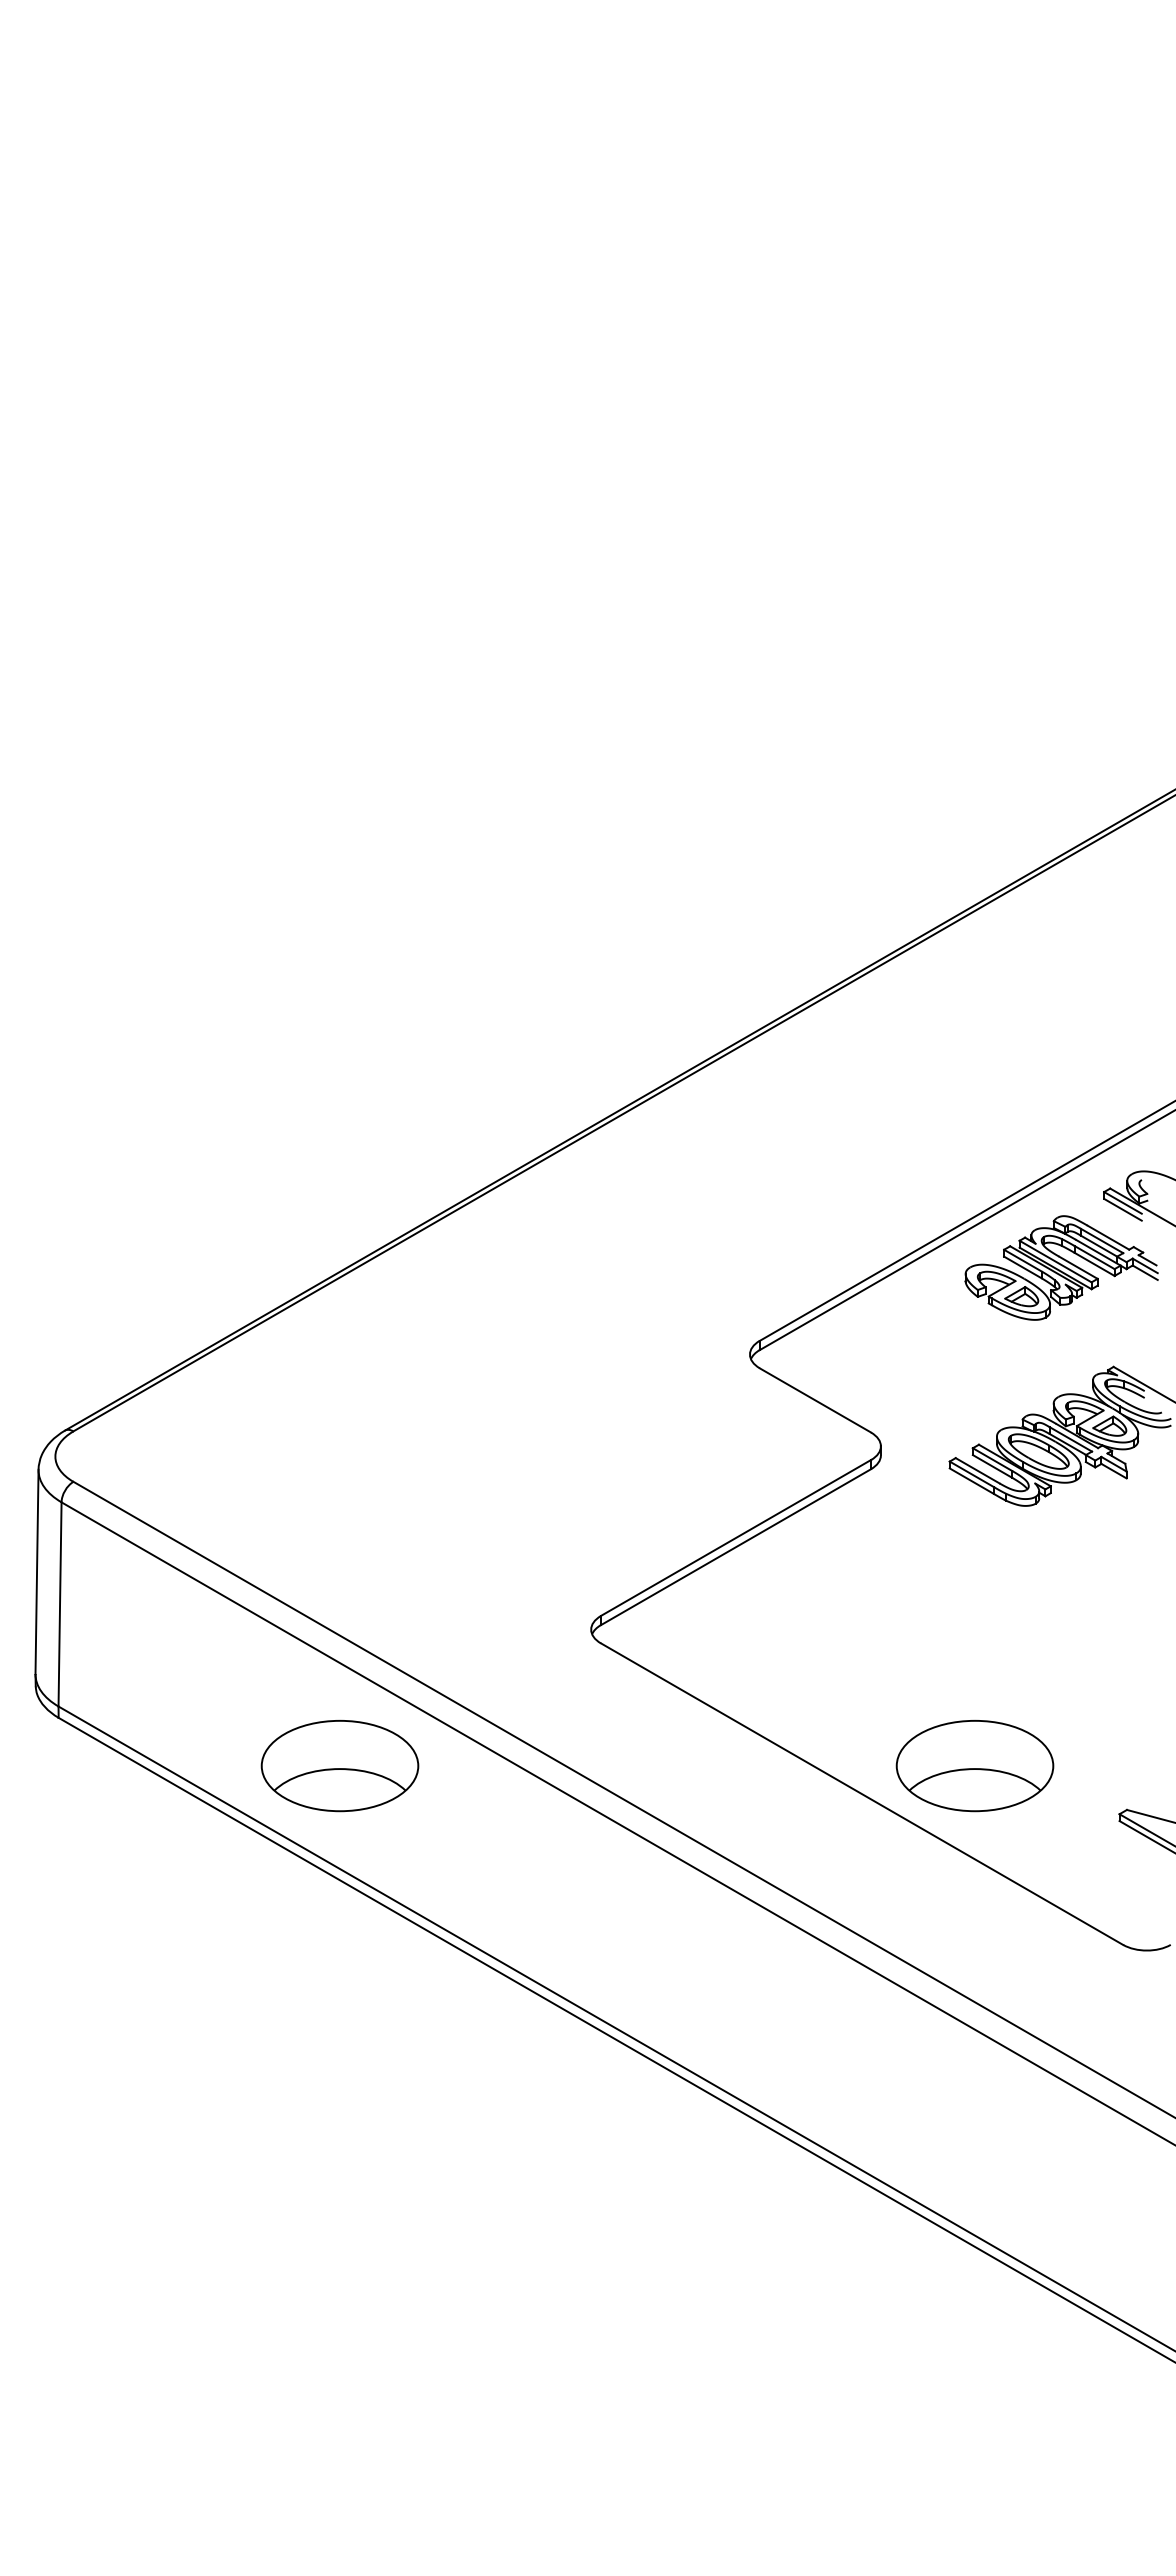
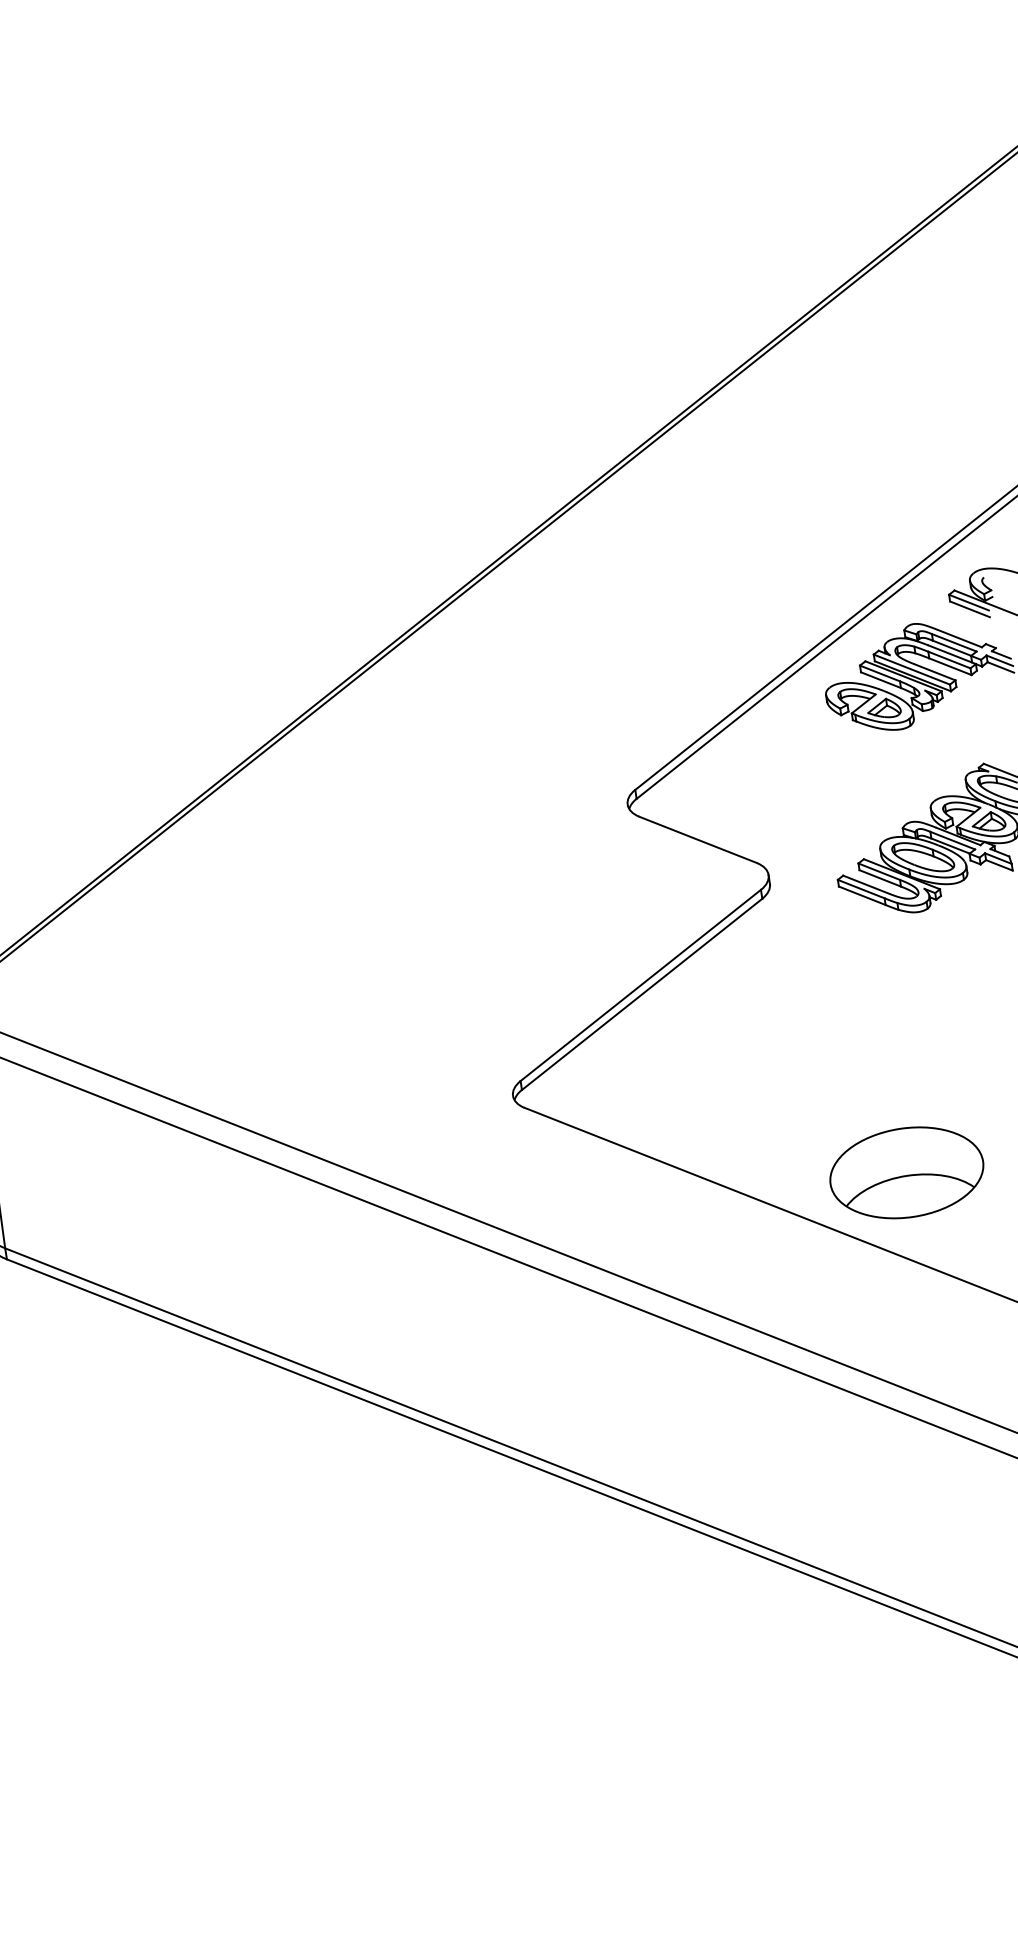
part: (339, 1766) -> (287, 1265), removed

